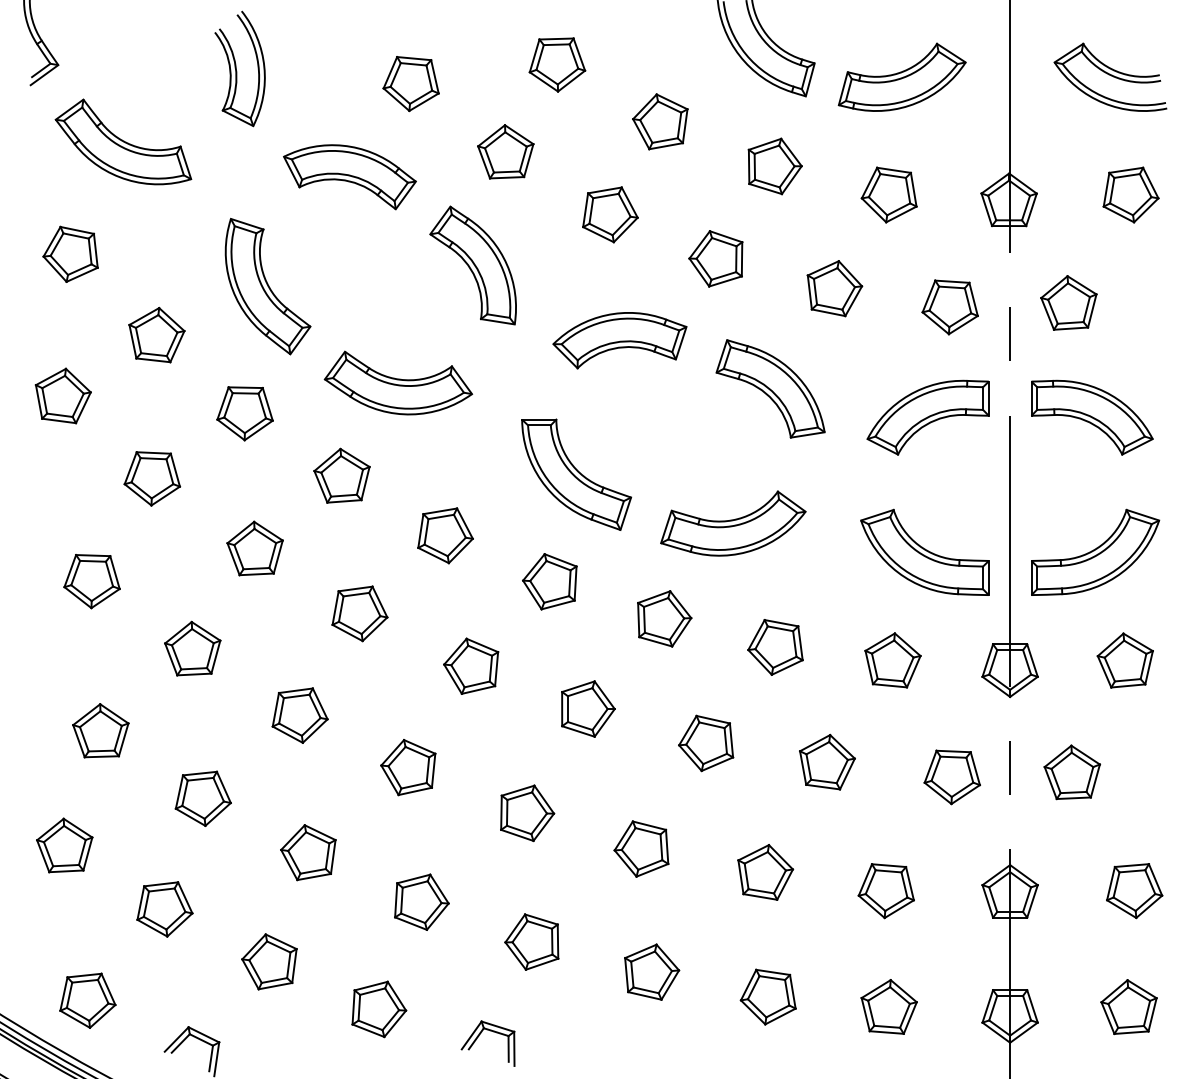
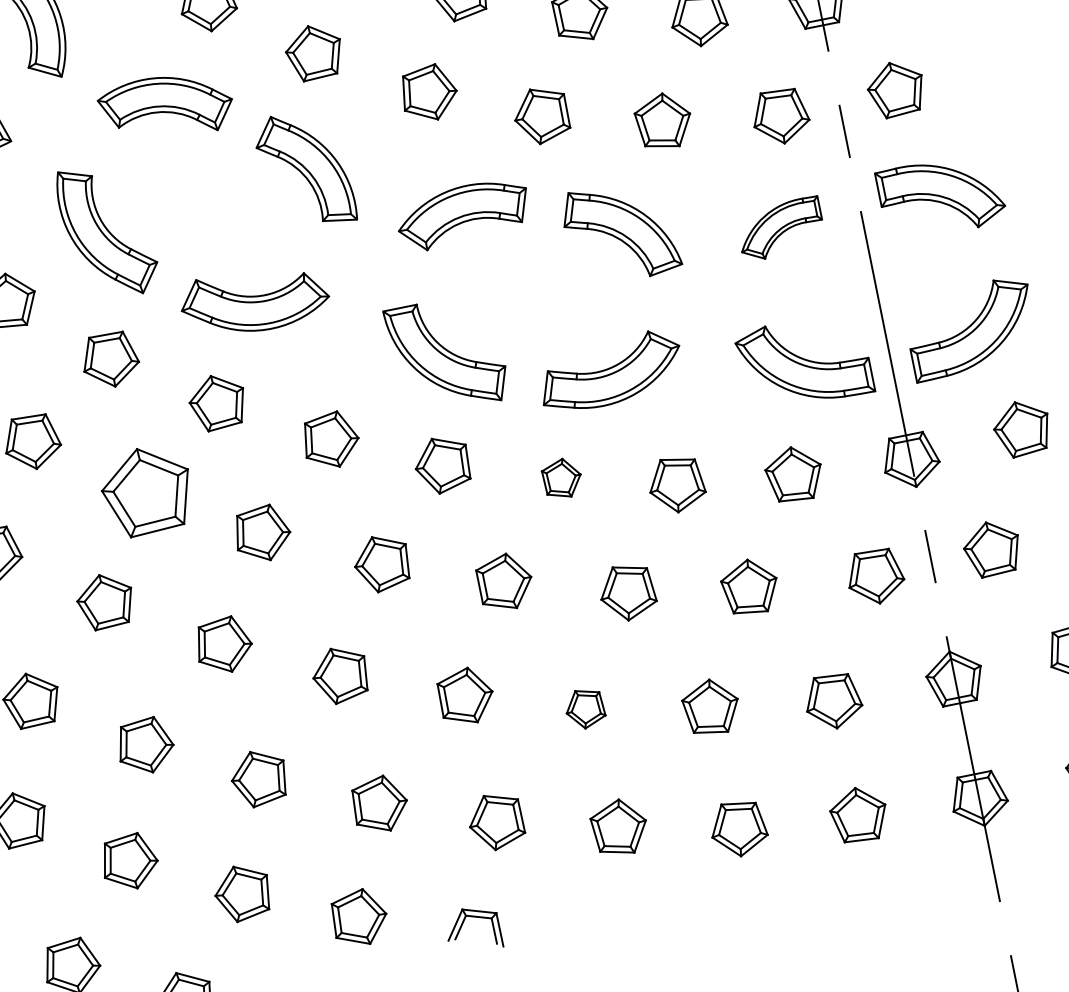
part: (927, 417) -> (780, 229), size x0.7
part: (254, 548) -> (146, 490), size x1.6
part: (664, 618) -> (562, 478), size x0.7
part: (641, 848) -> (584, 708), size x0.7

